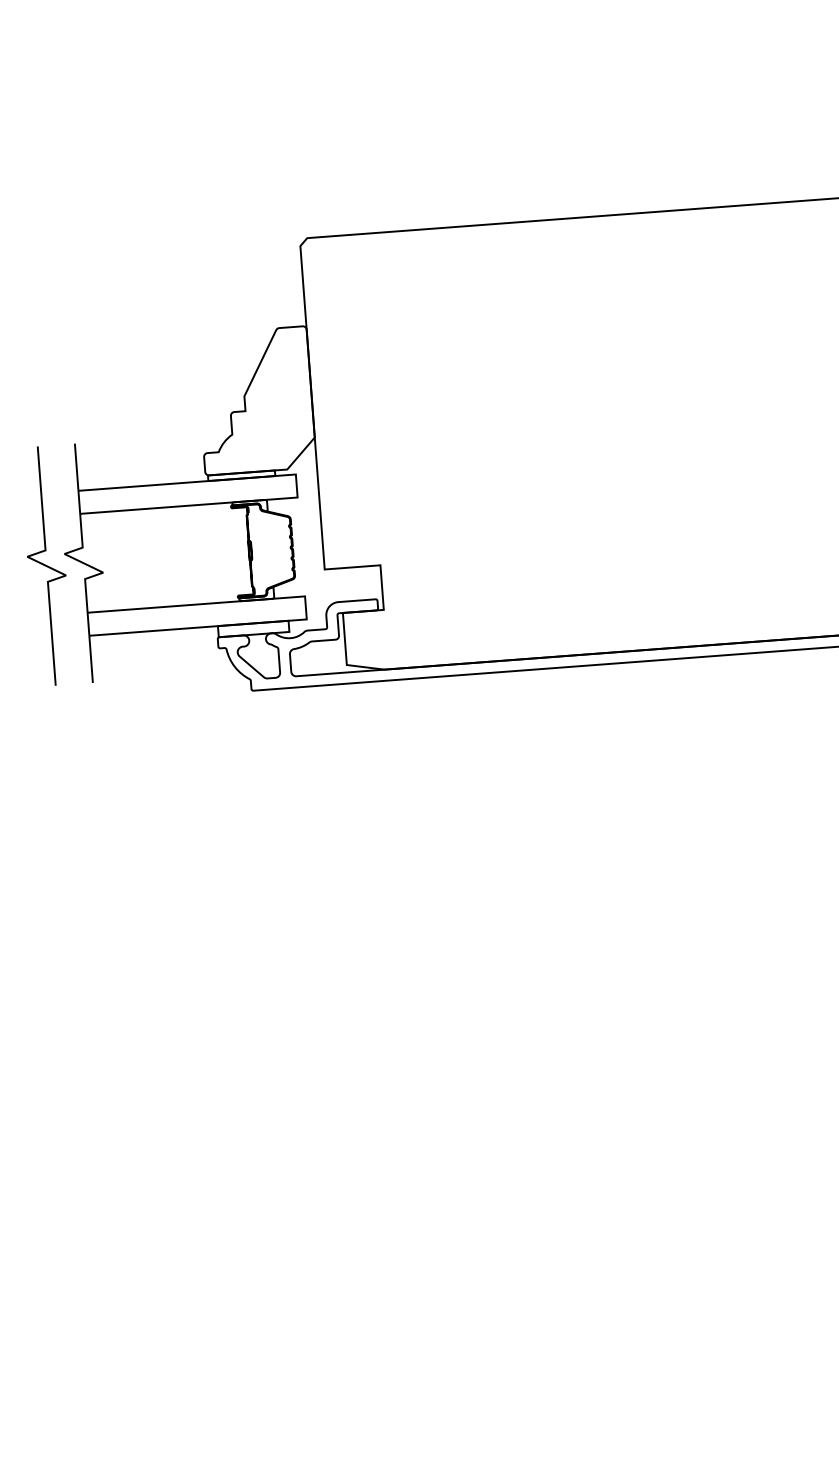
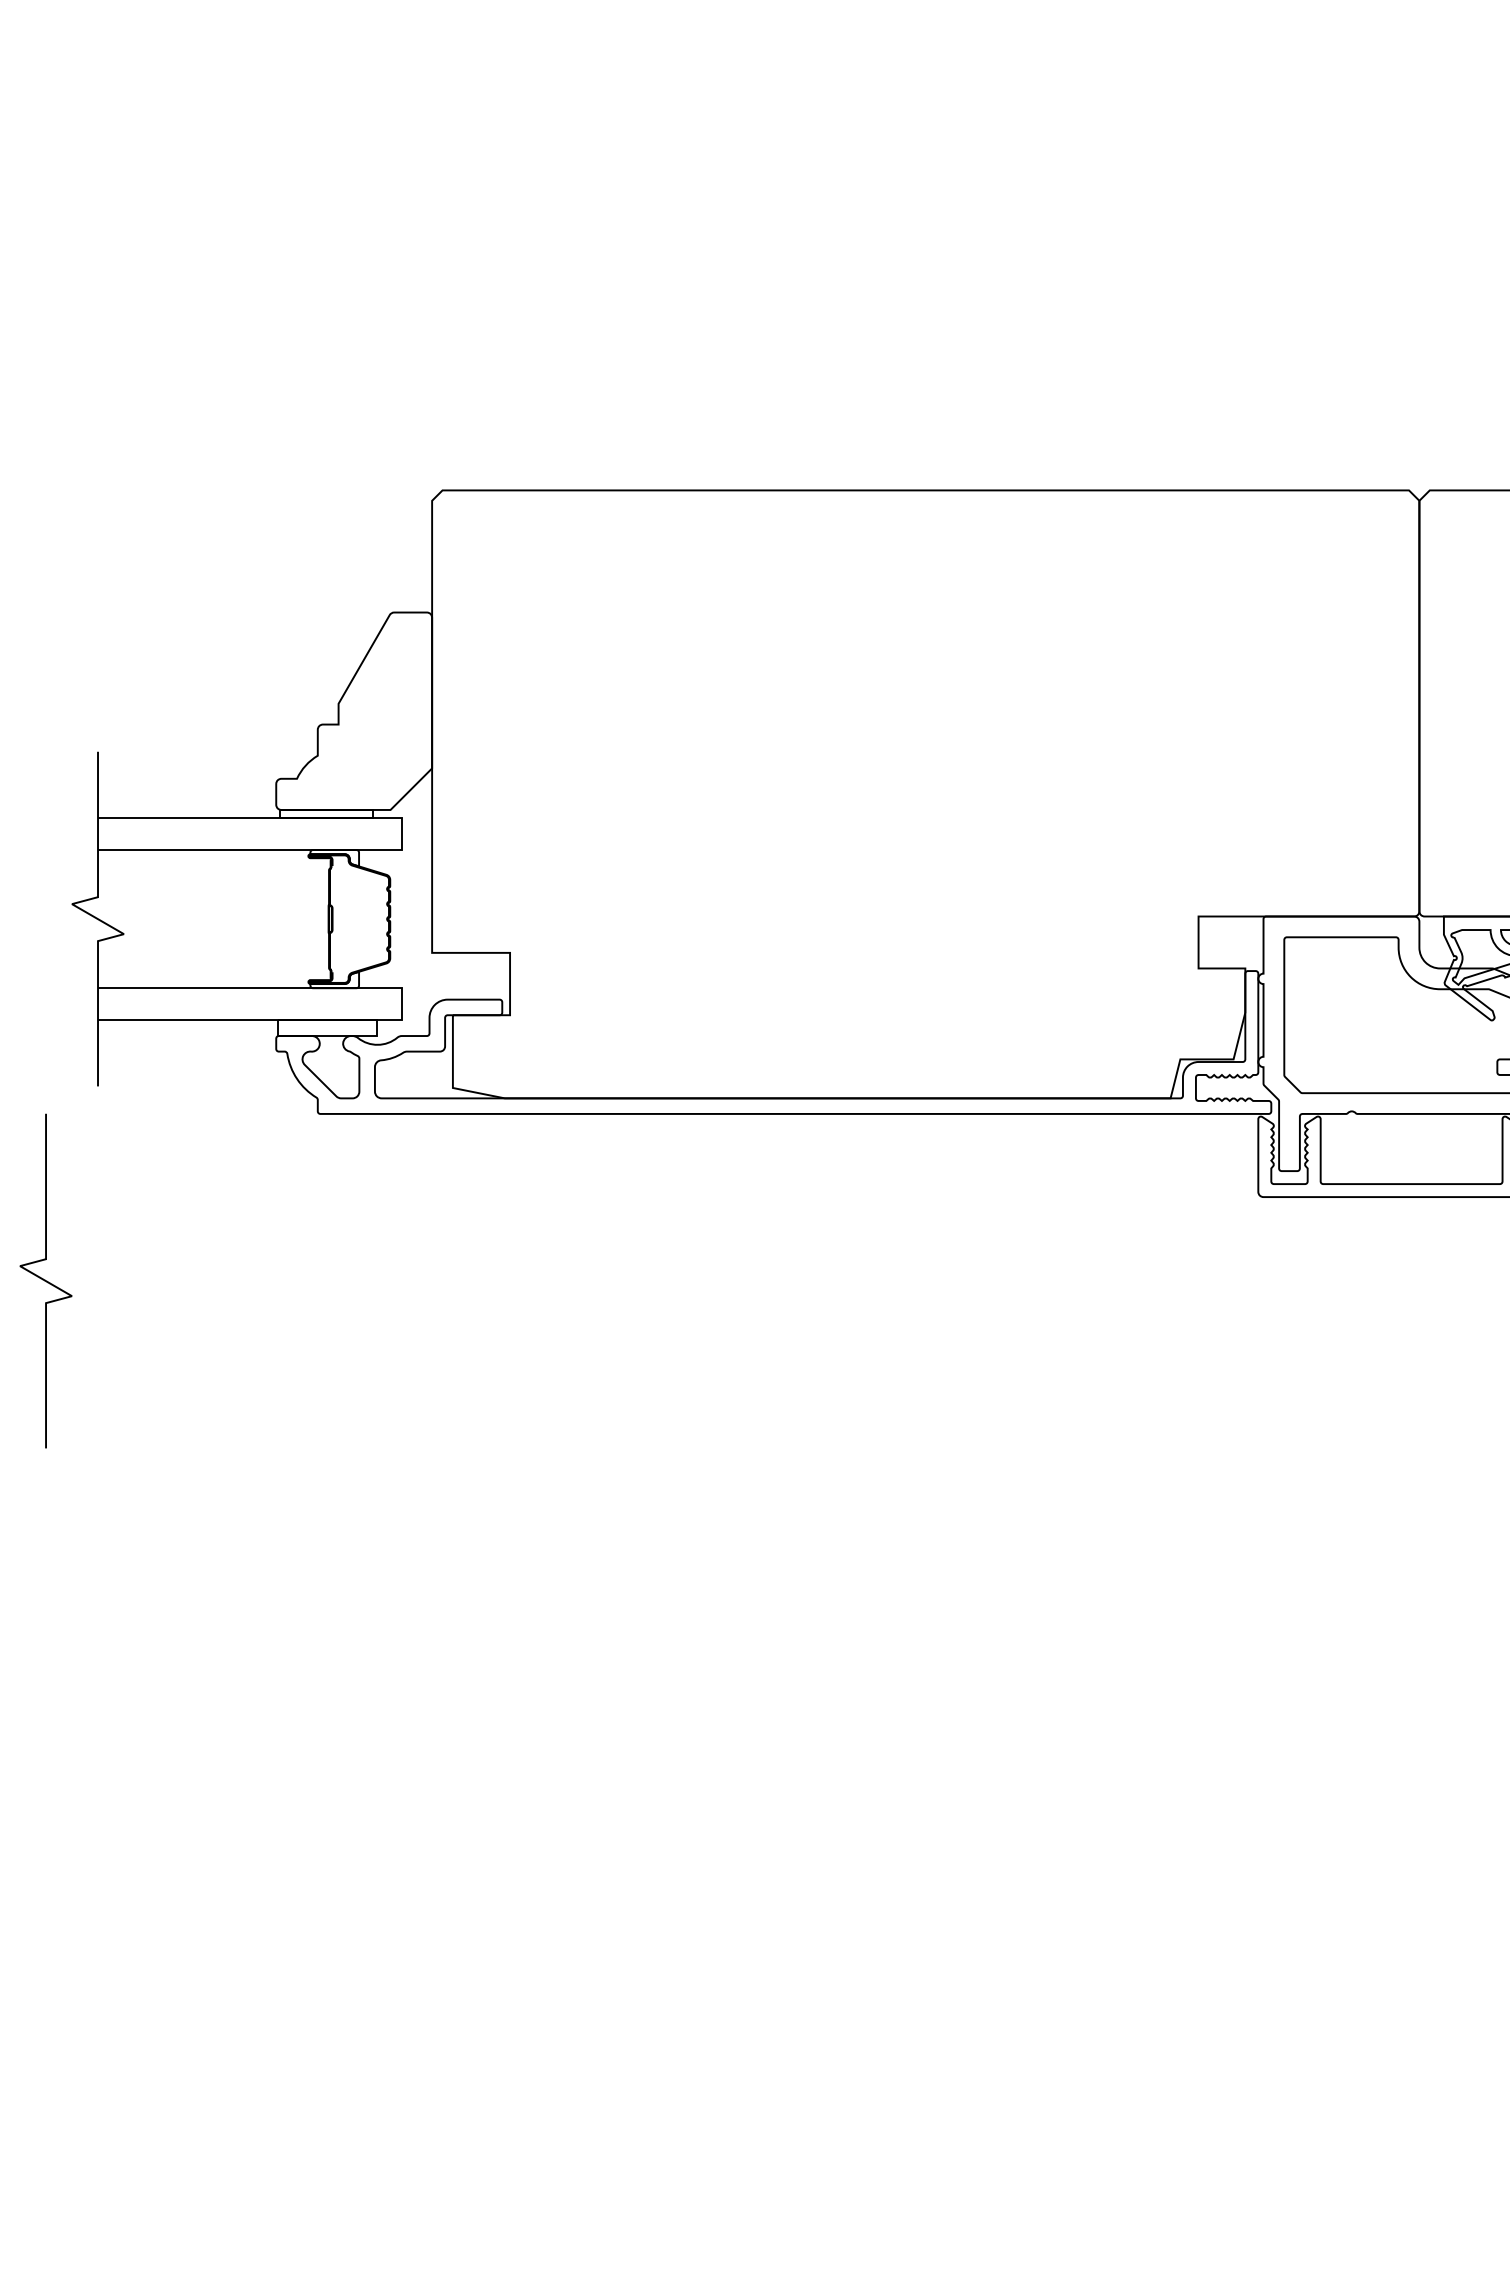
curve: (46, 565) -> (45, 1280), moved

